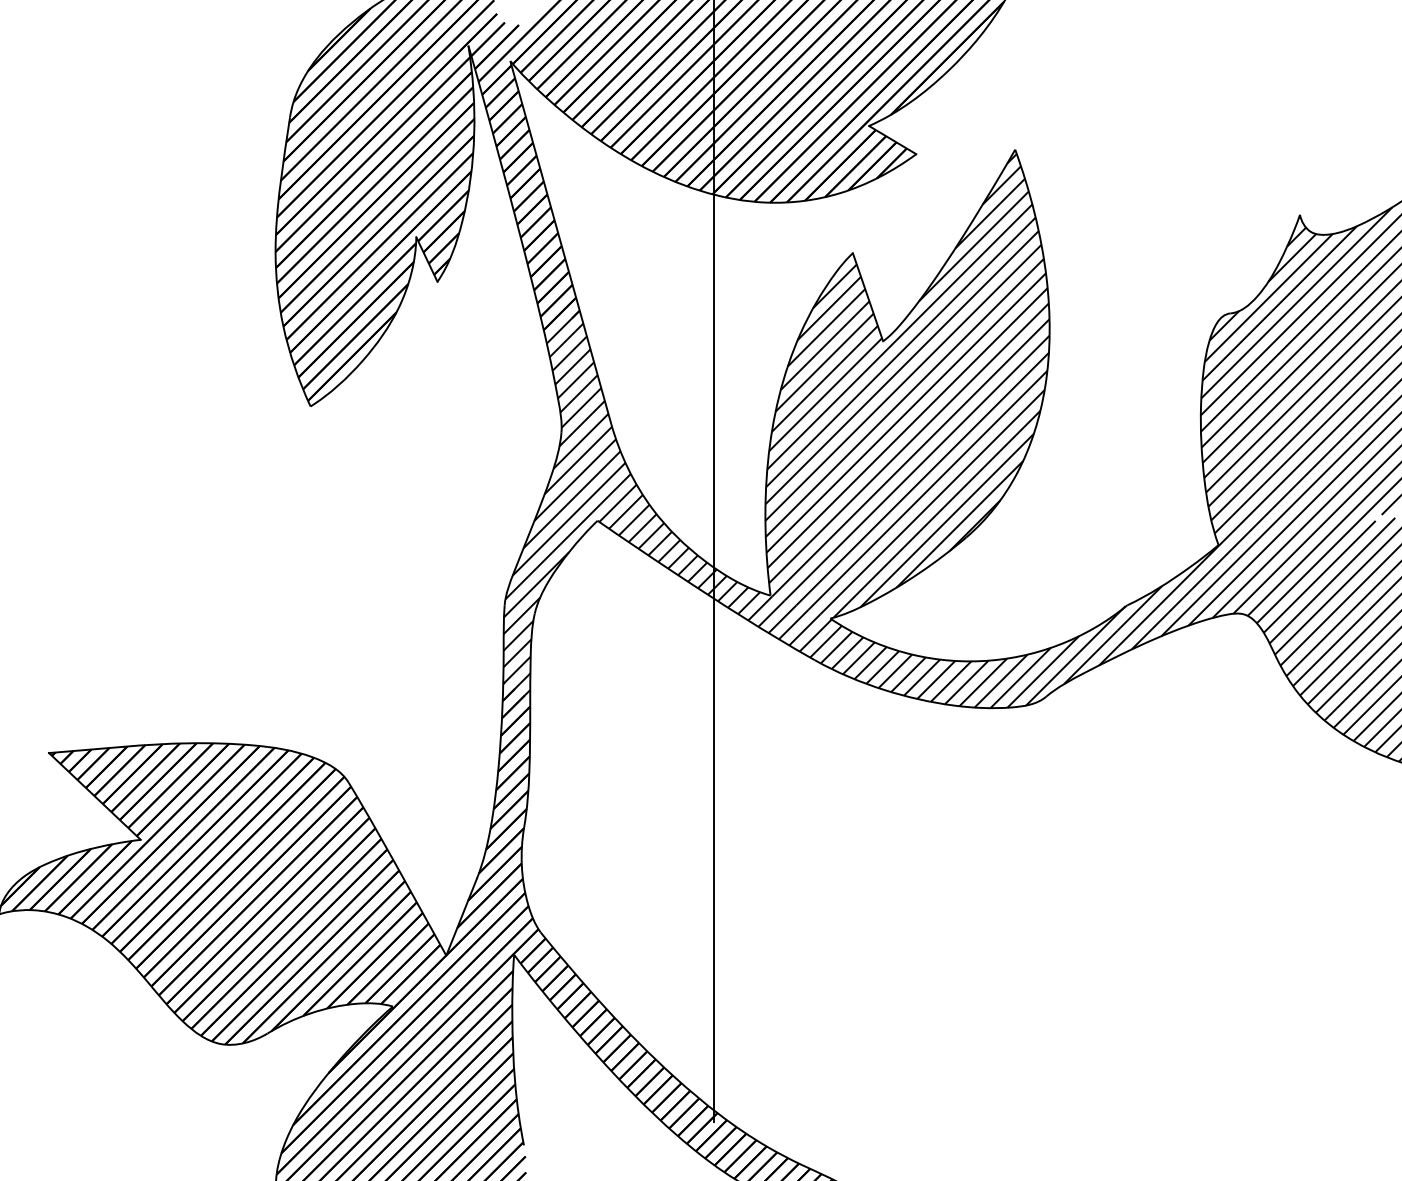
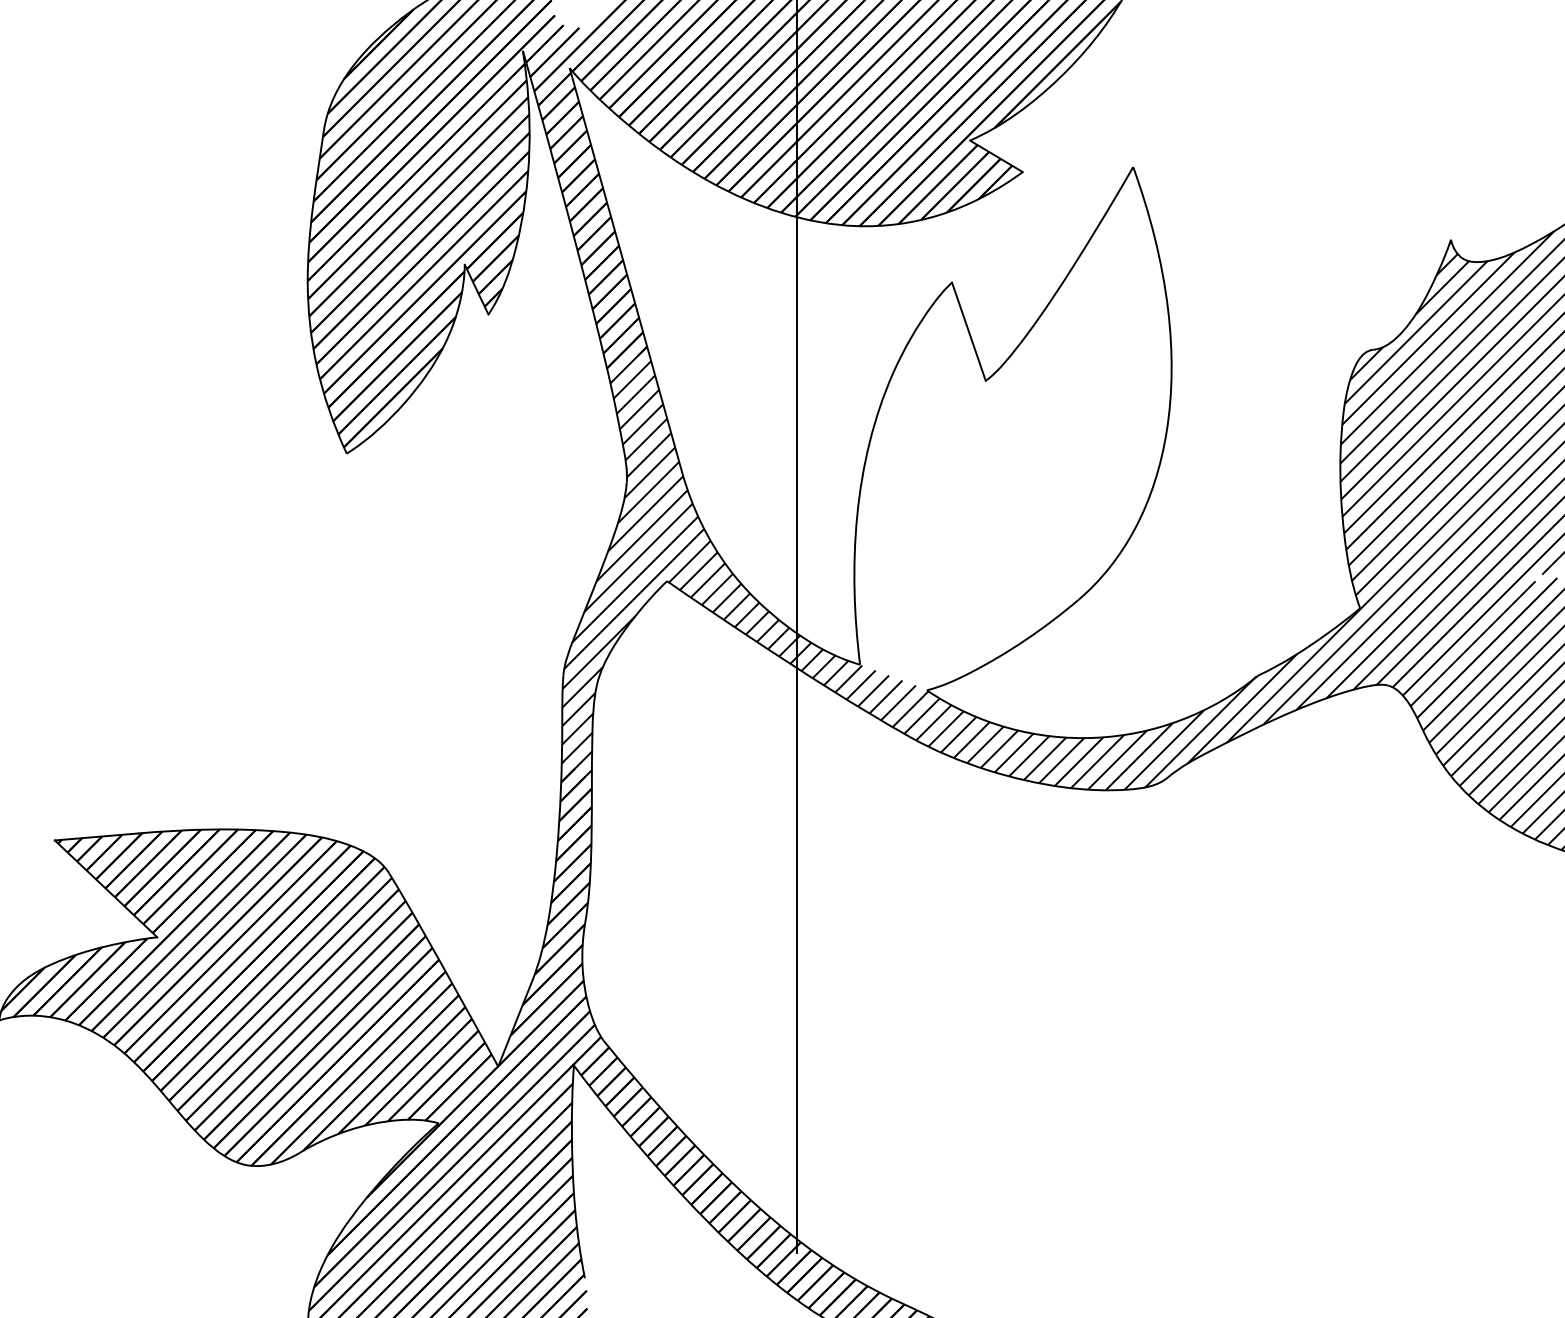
hatch: (907, 385) -> (1012, 430), removed

